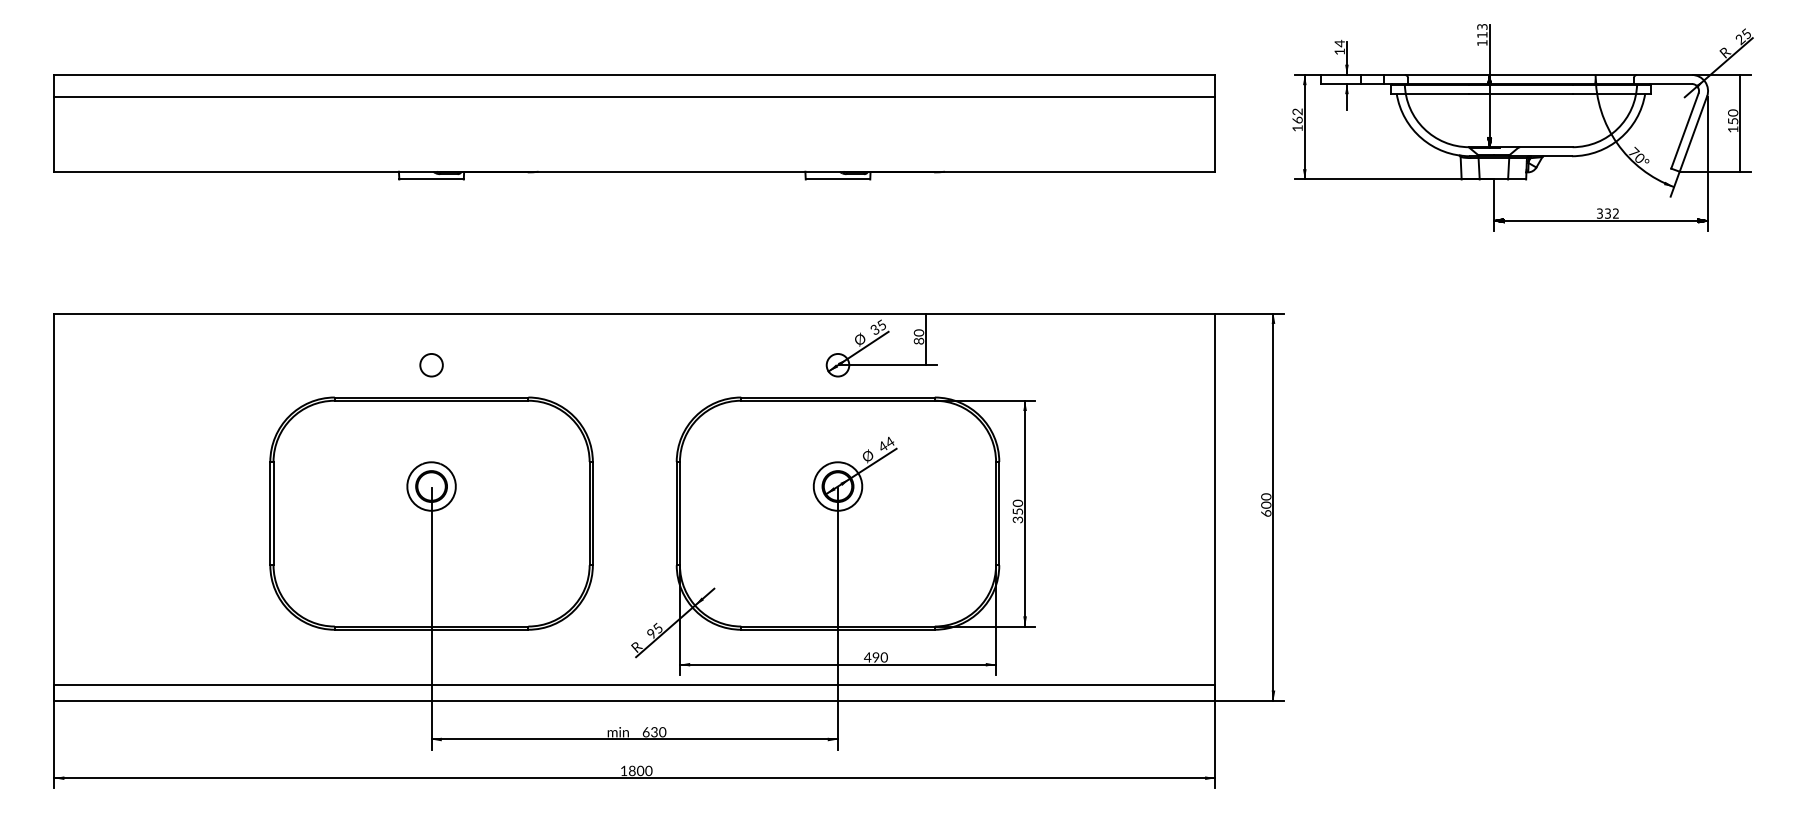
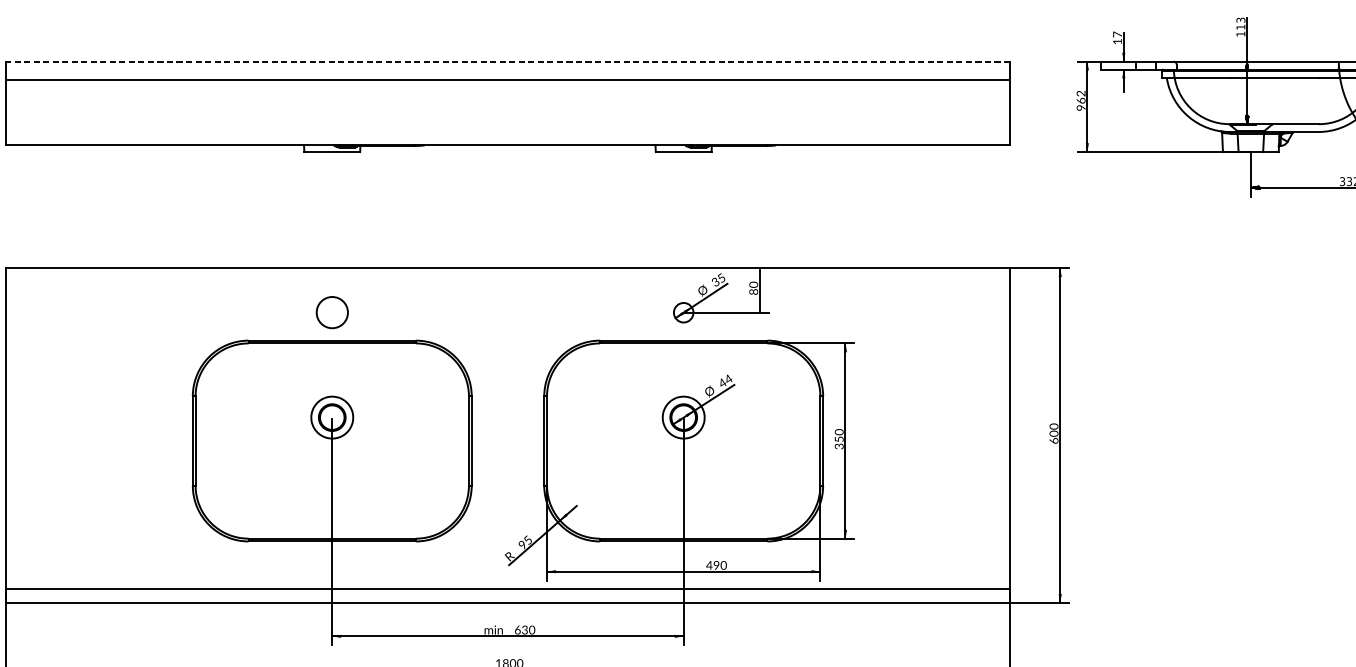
text: (1339, 43) -> (1117, 34), 14 -> 17
line: (634, 74) -> (507, 61), solid -> dashed
text: (1297, 128) -> (1081, 108), 162 -> 962
circle: (431, 365) -> (332, 312), size x1.6

